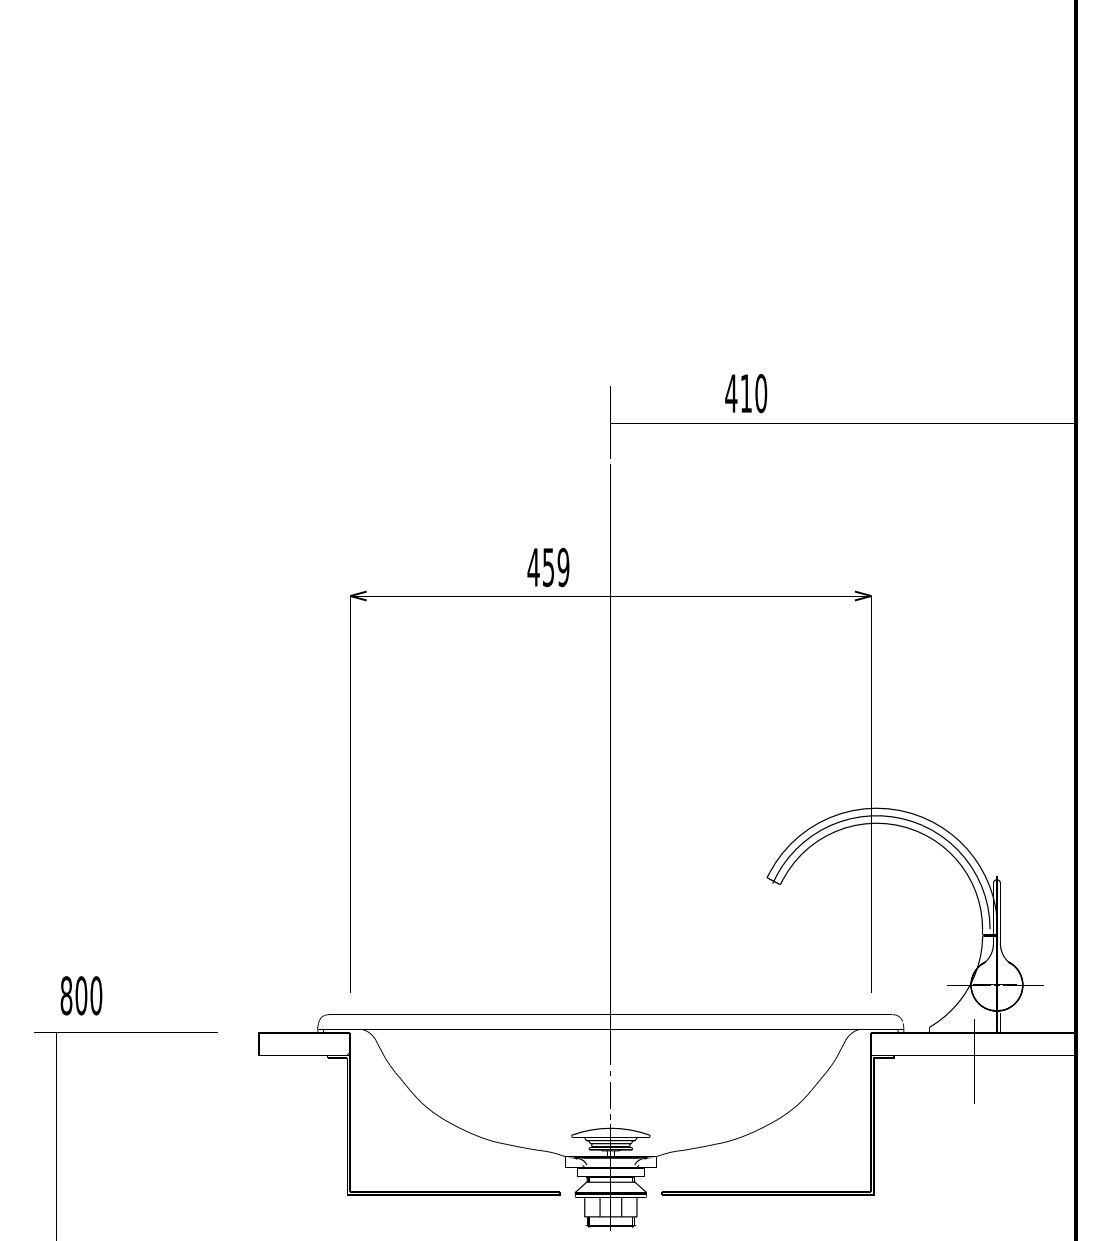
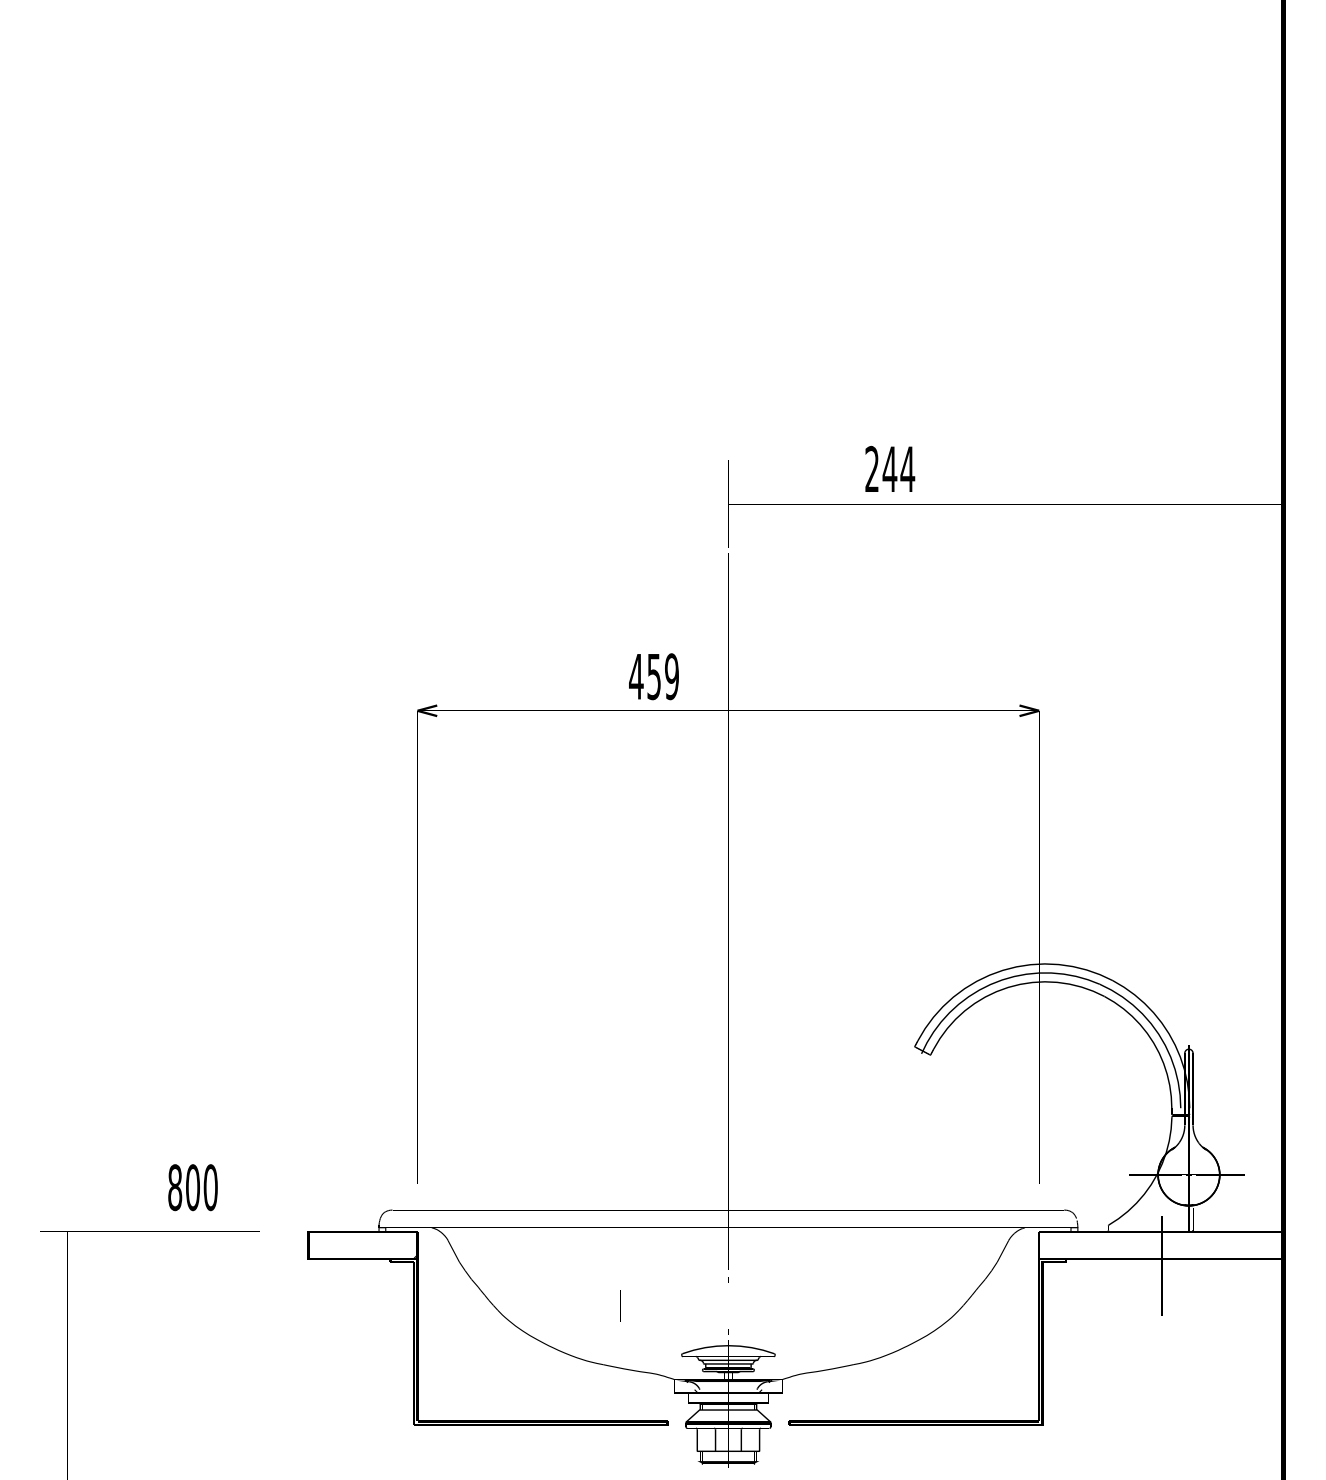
text: (745, 392) -> (889, 468), 410 -> 244
text: (81, 995) -> (192, 1187), moved
line: (610, 1094) -> (620, 1305), moved

